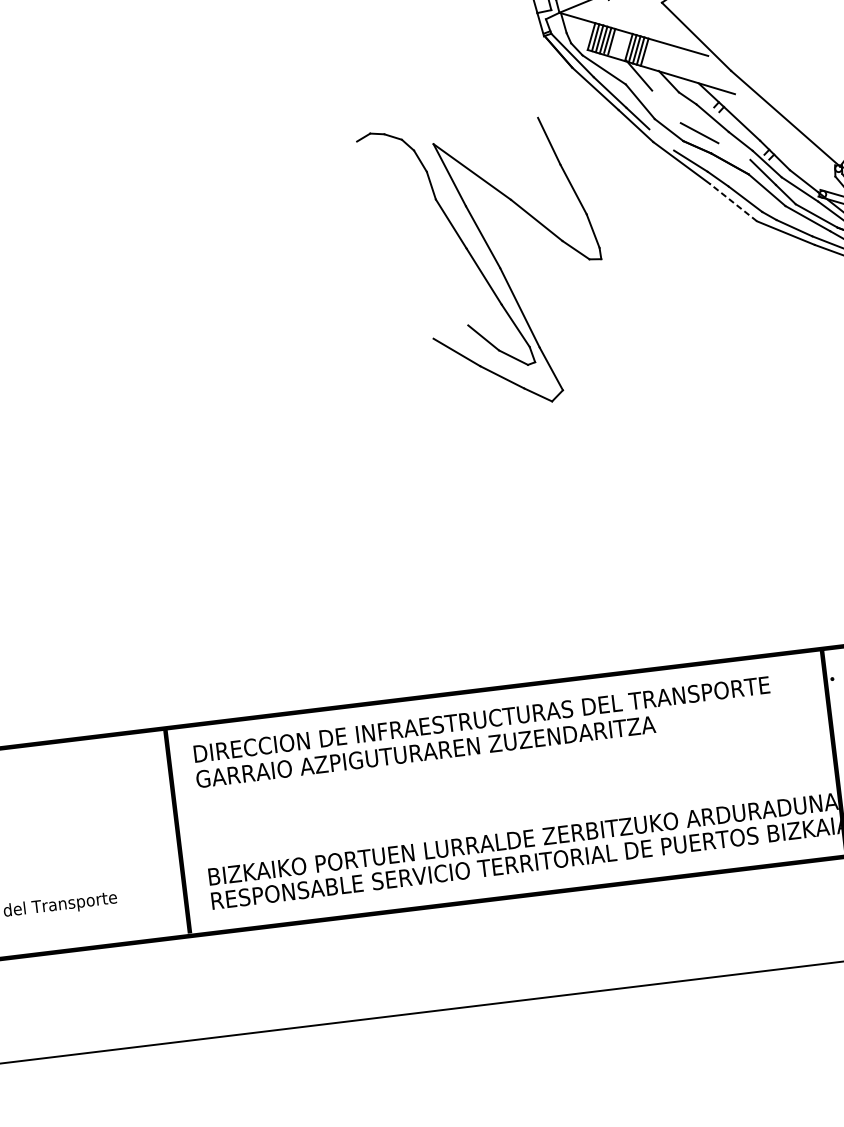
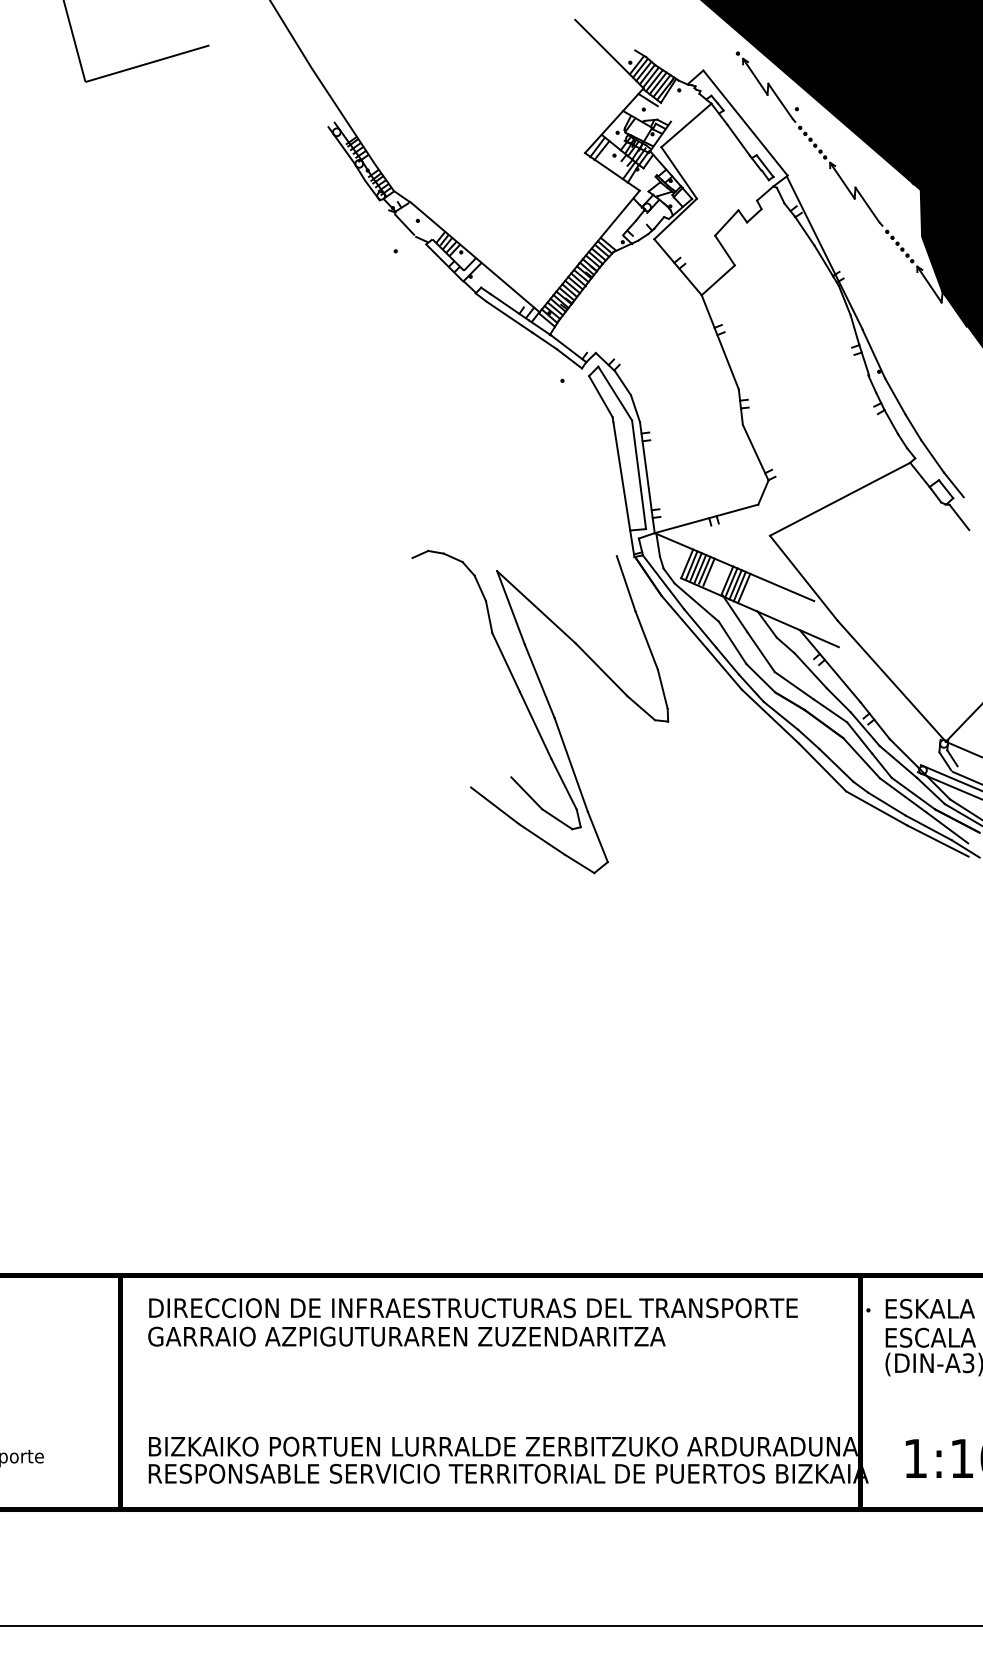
line: (666, 107) -> (760, 652), added
line: (661, 139) -> (751, 687), added
line: (734, 151) -> (830, 710), added
line: (733, 202) -> (822, 767), dashed -> solid
part: (479, 266) -> (531, 713), moved

